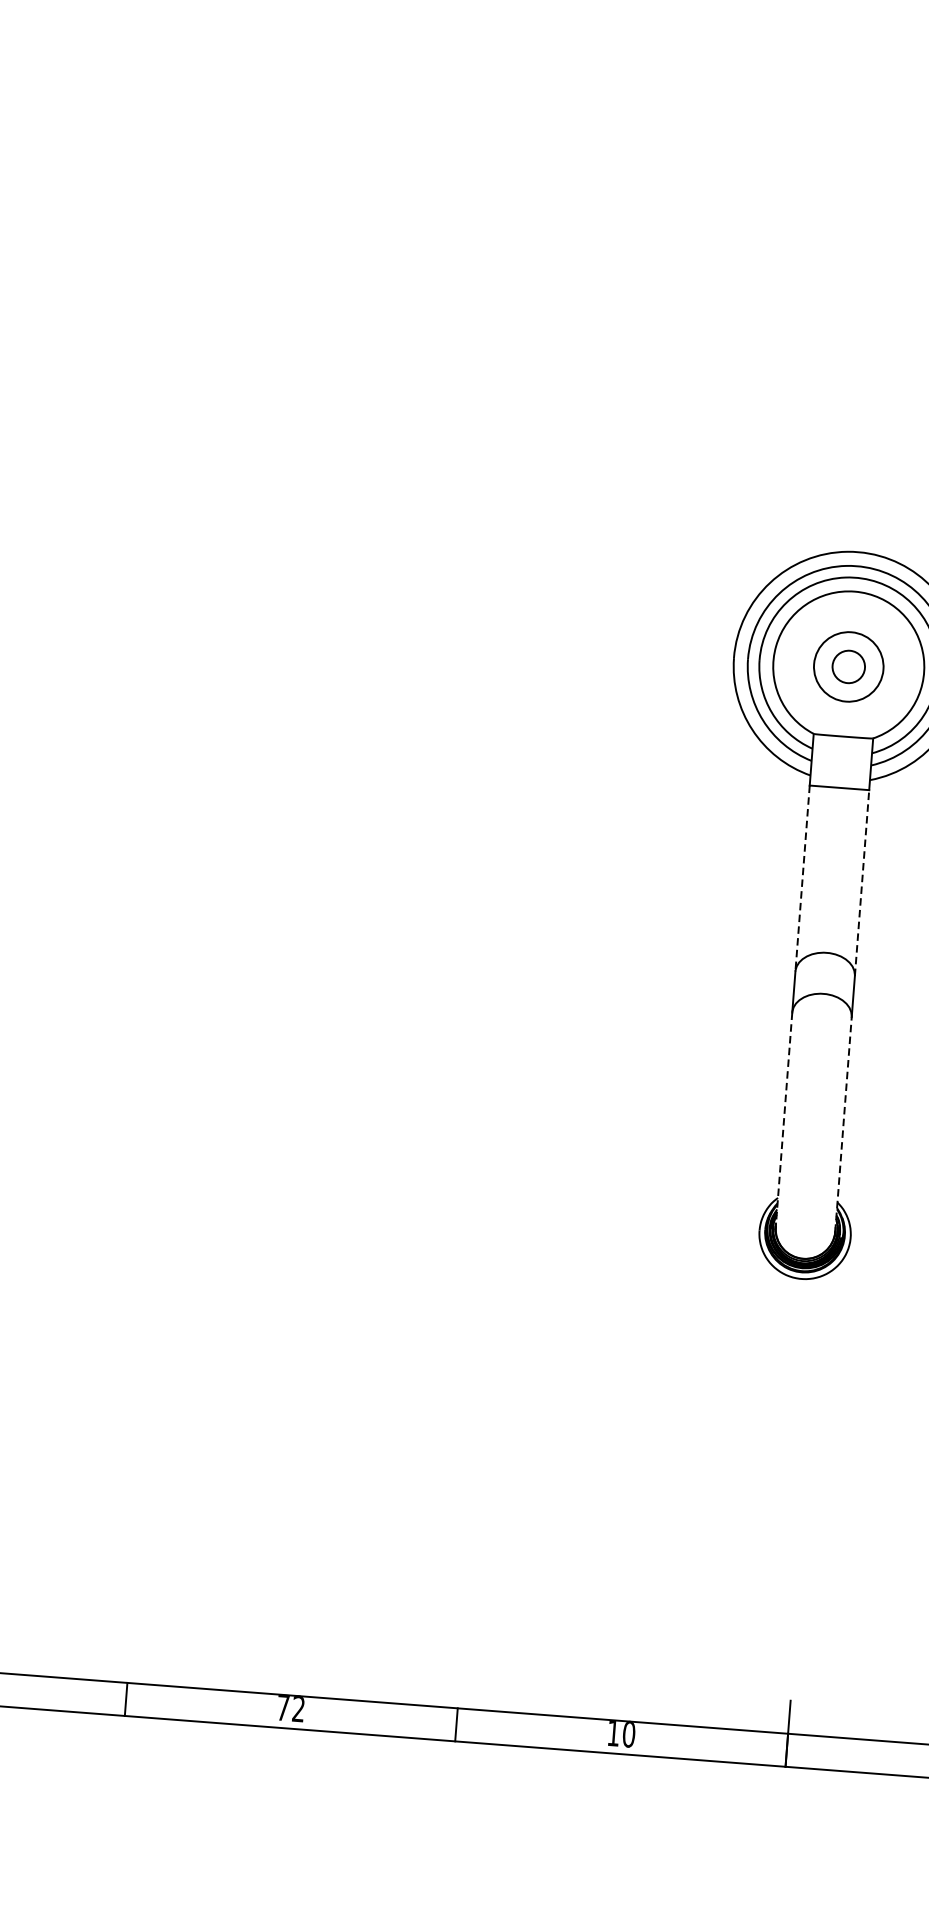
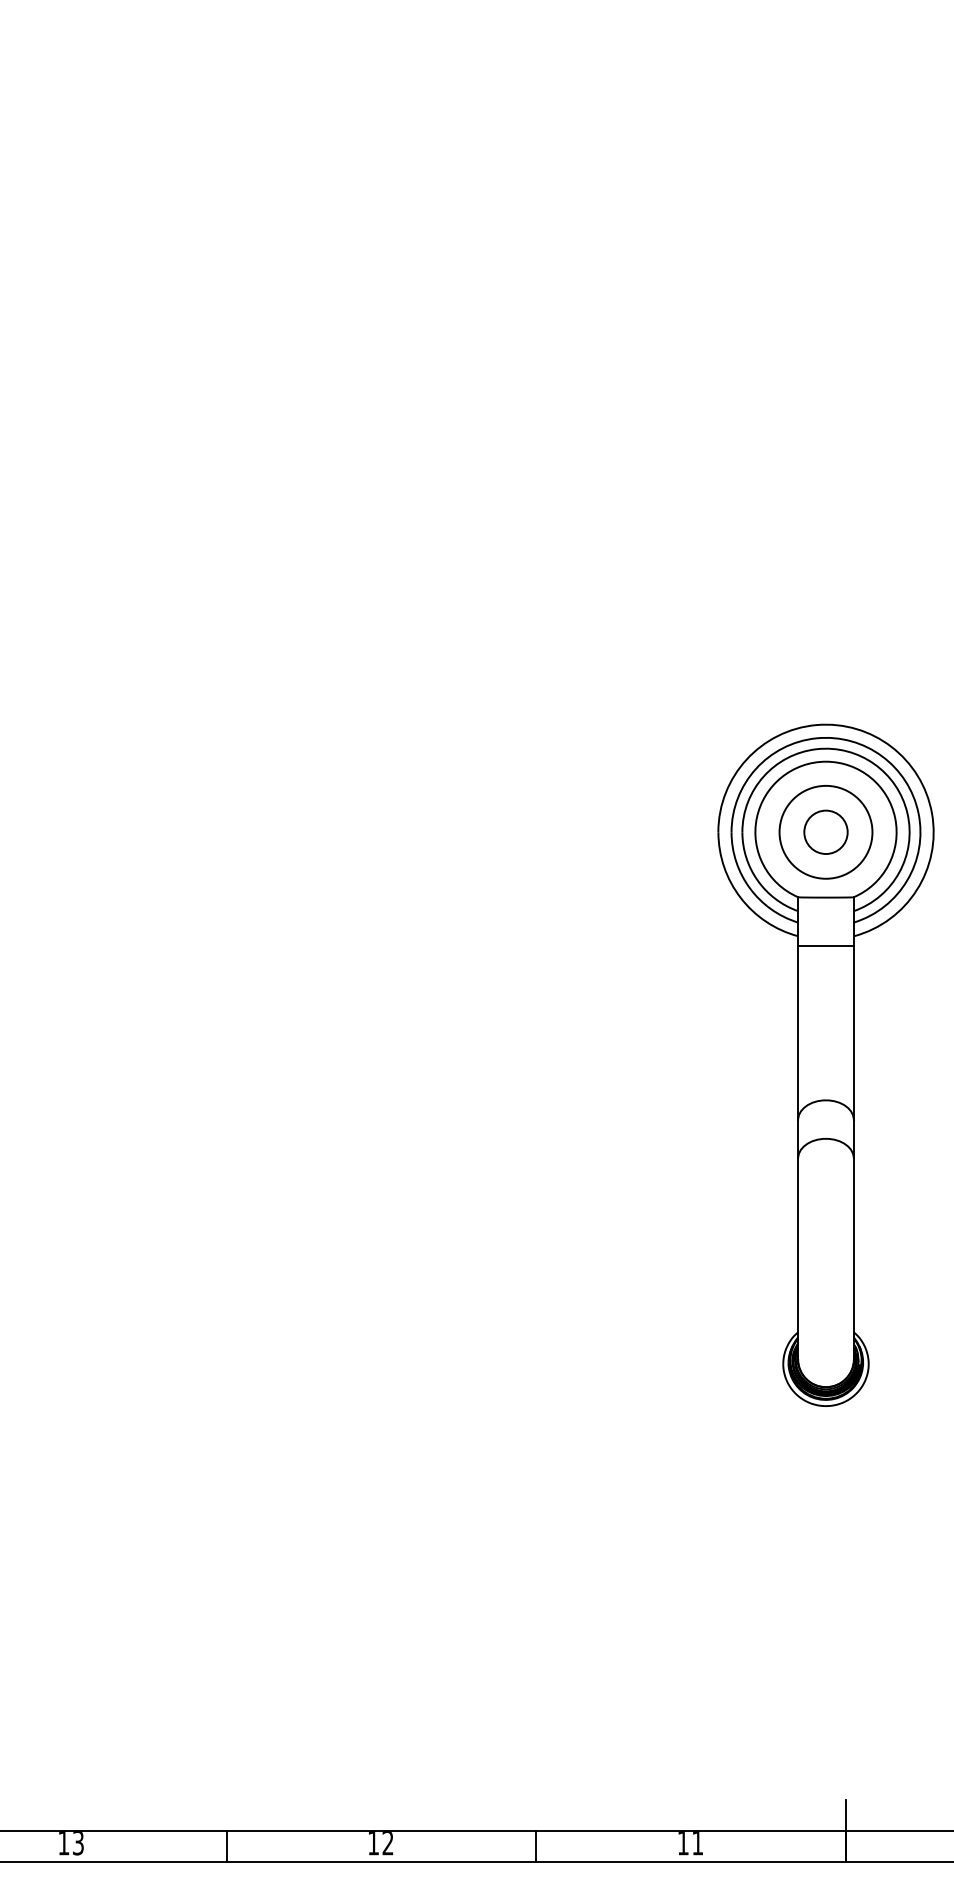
circle: (848, 666) -> (825, 831), size x1.43
circle: (848, 667) -> (825, 832), size x1.43
line: (802, 879) -> (798, 1033), dashed -> solid
line: (861, 882) -> (853, 1032), dashed -> solid
line: (784, 1120) -> (798, 1259), dashed -> solid
line: (843, 1124) -> (853, 1259), dashed -> solid
text: (283, 1708) -> (373, 1843), 72 -> 12
text: (628, 1734) -> (697, 1843), 10 -> 11

